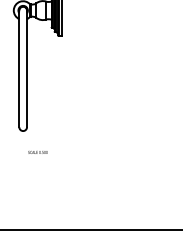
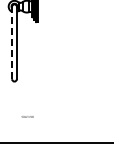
line: (19, 68) -> (12, 42), solid -> dashed
text: (37, 151) -> (27, 116), moved

